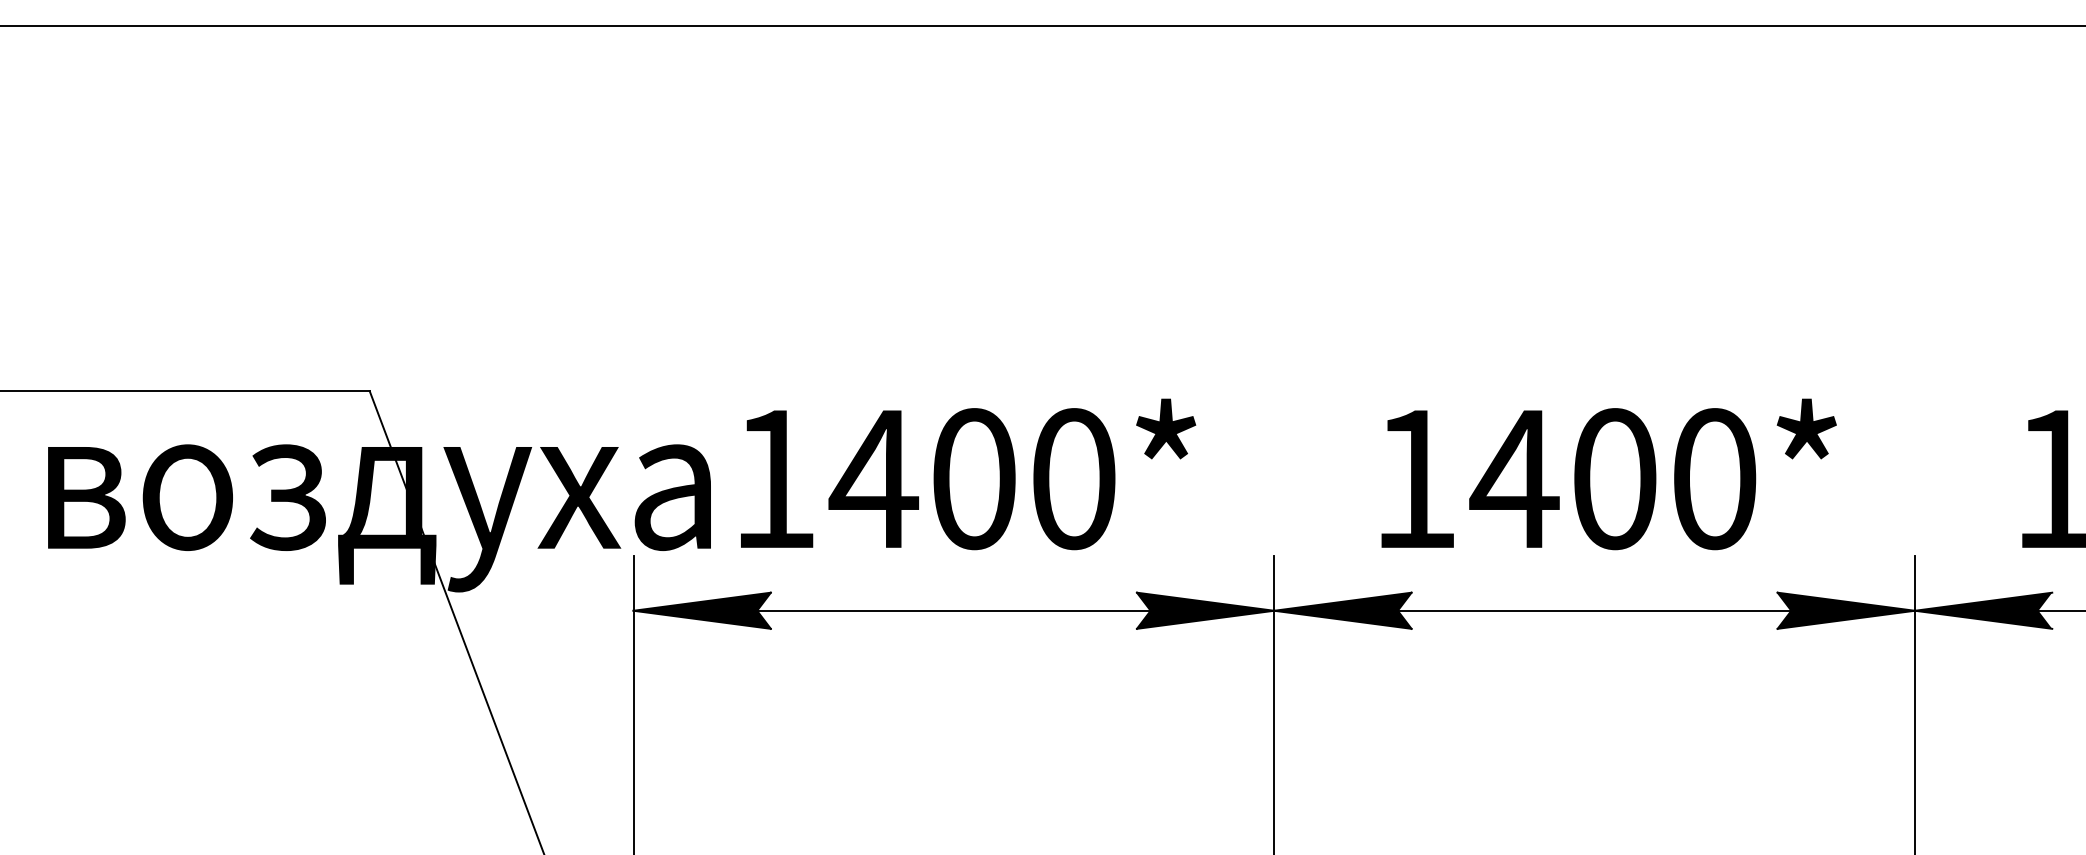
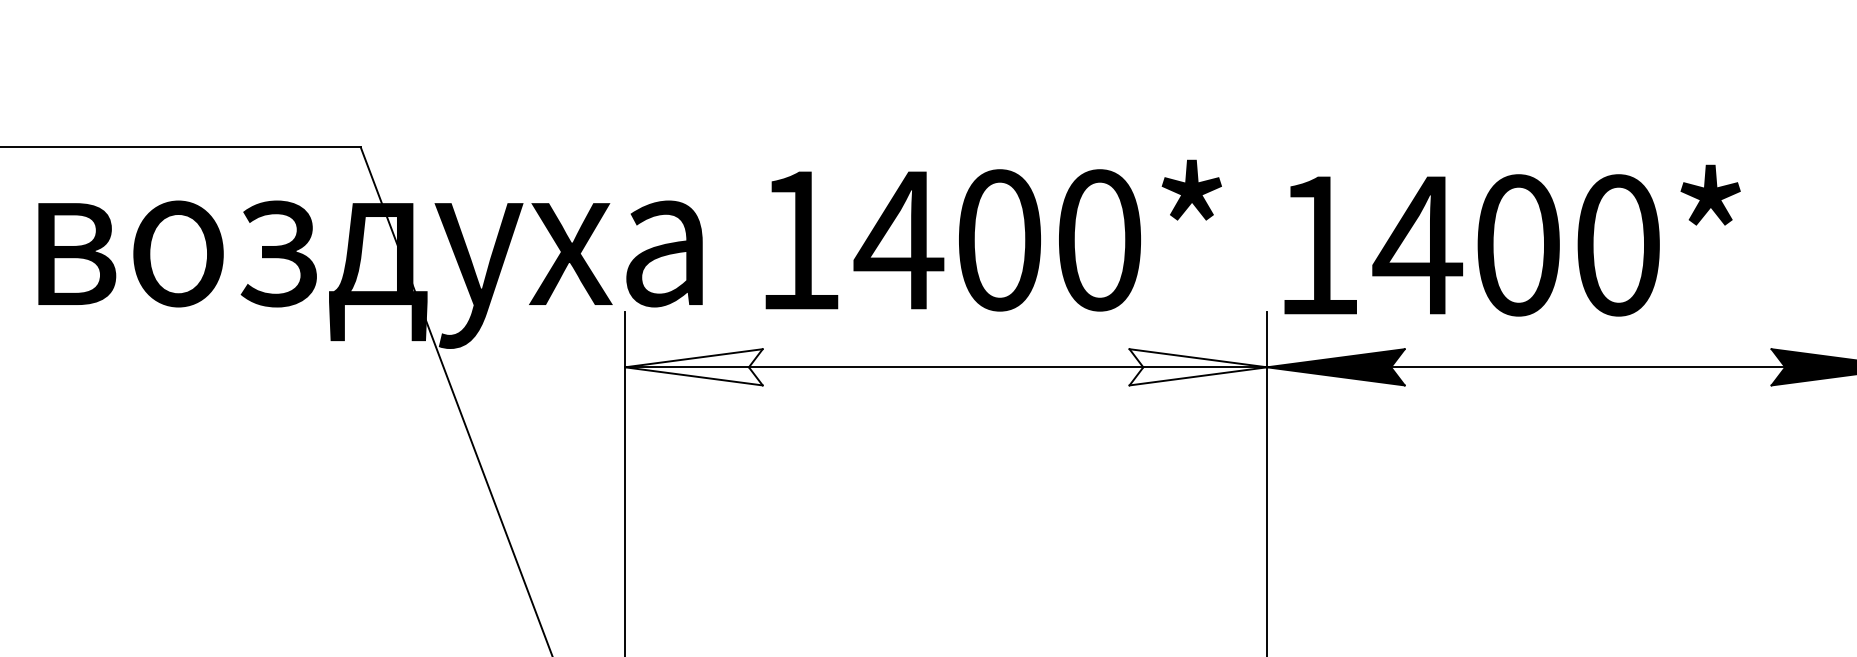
text: (968, 474) -> (993, 235), moved
text: (1608, 474) -> (1511, 240), moved
fill: (701, 610) -> (693, 367), removed
fill: (1205, 610) -> (1198, 367), removed

